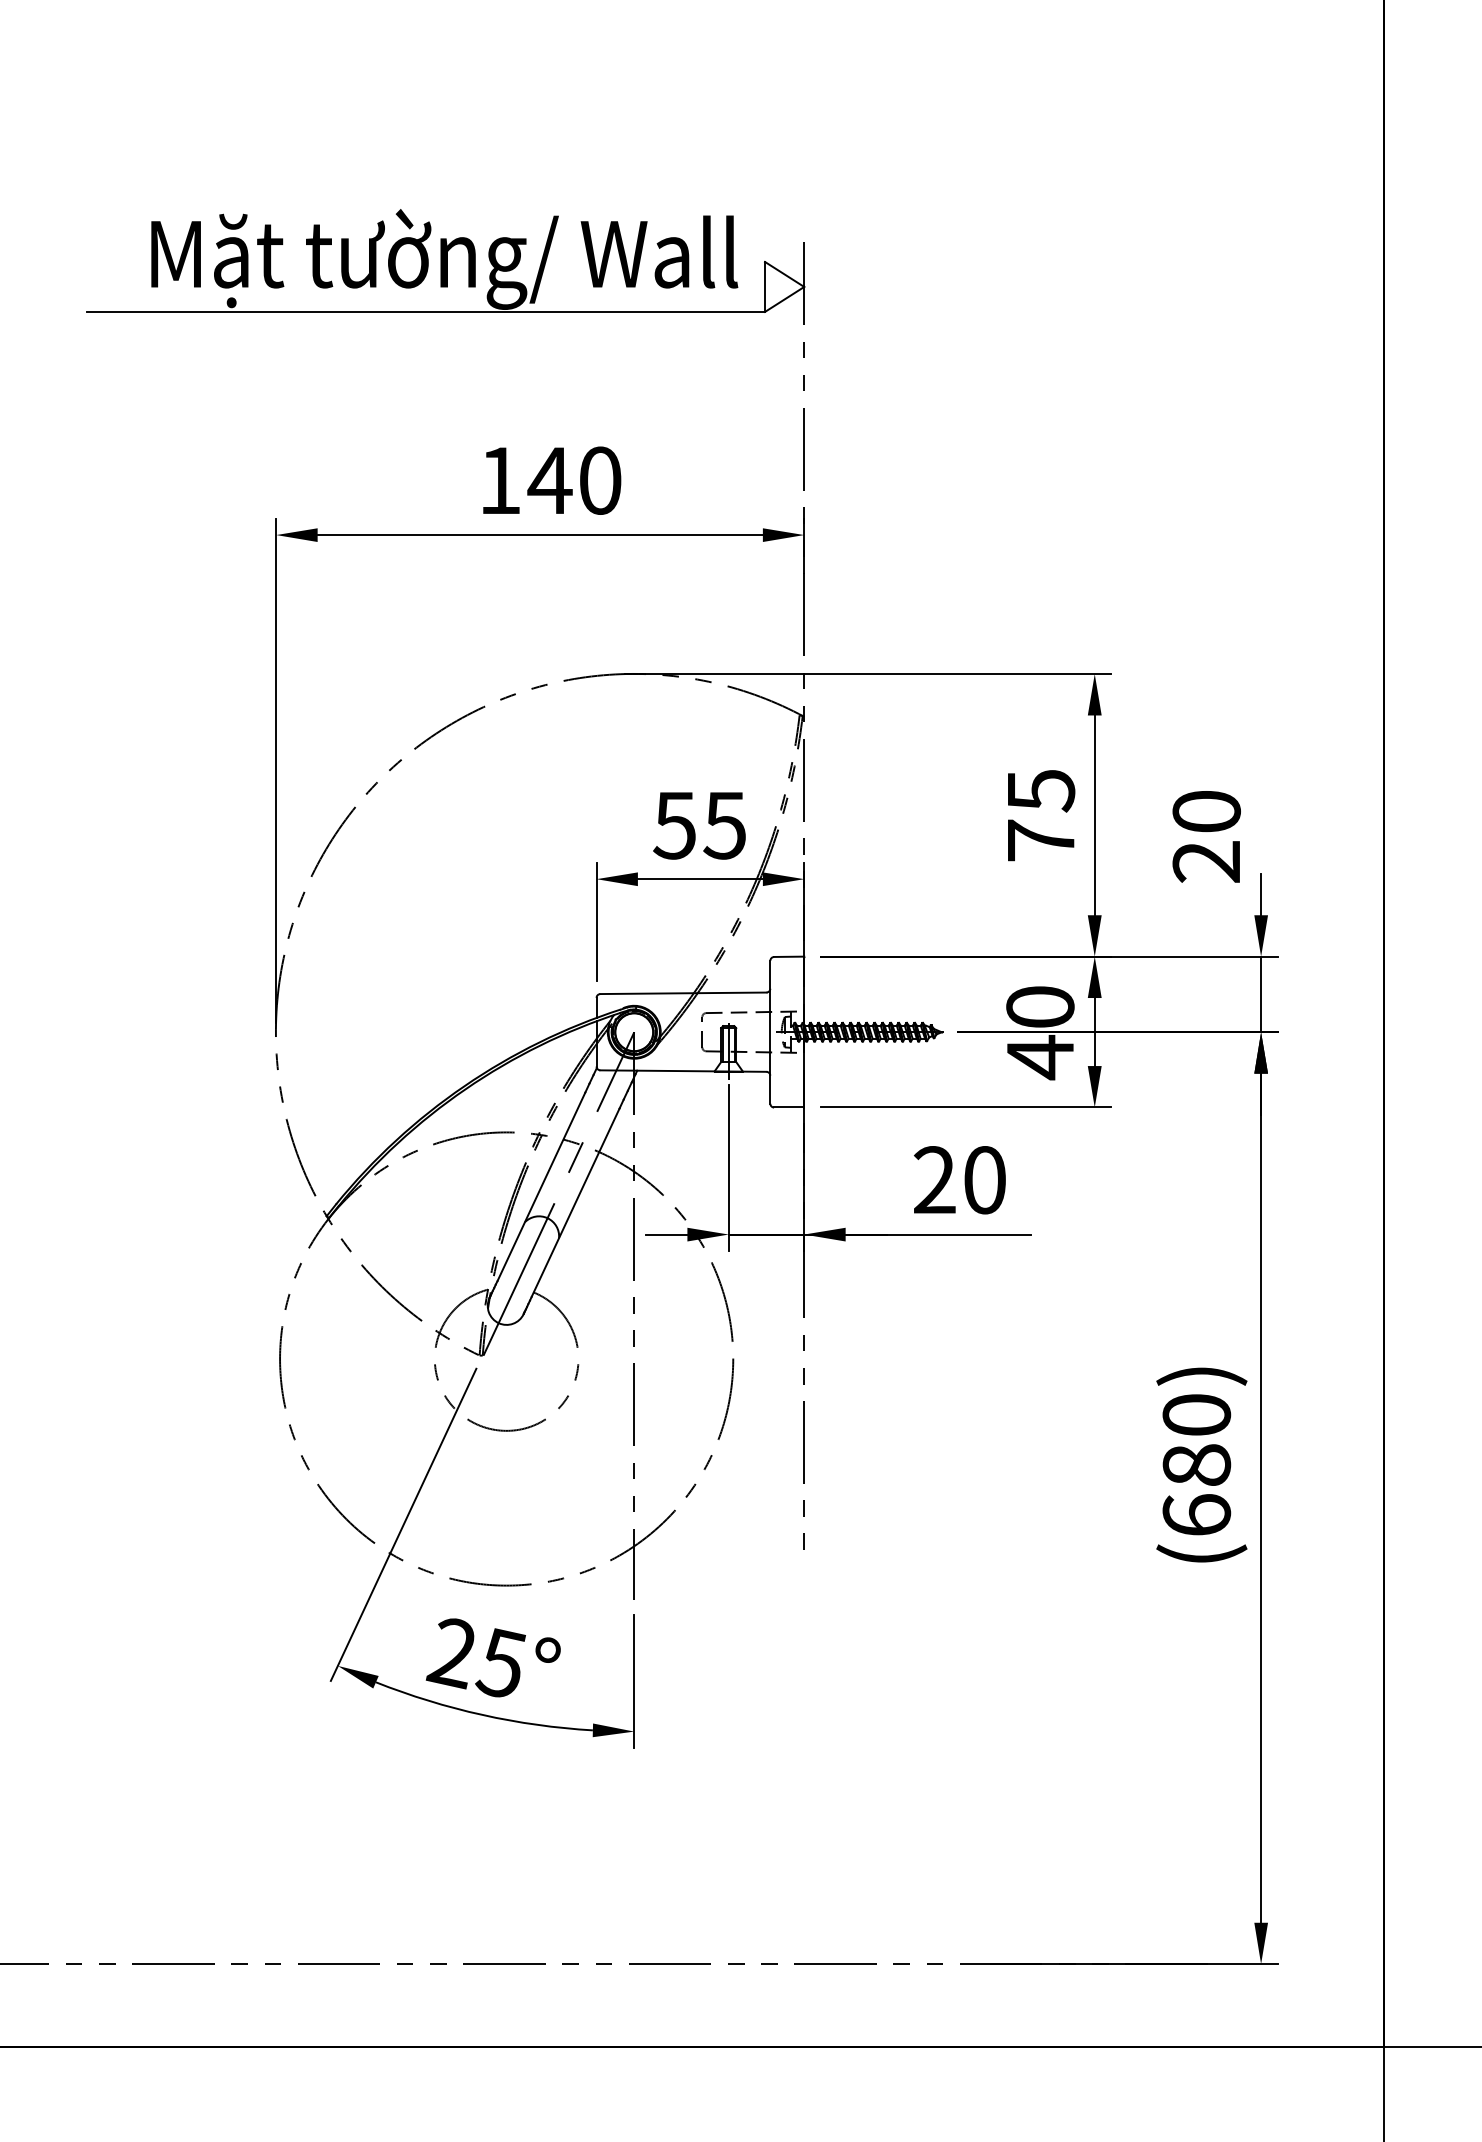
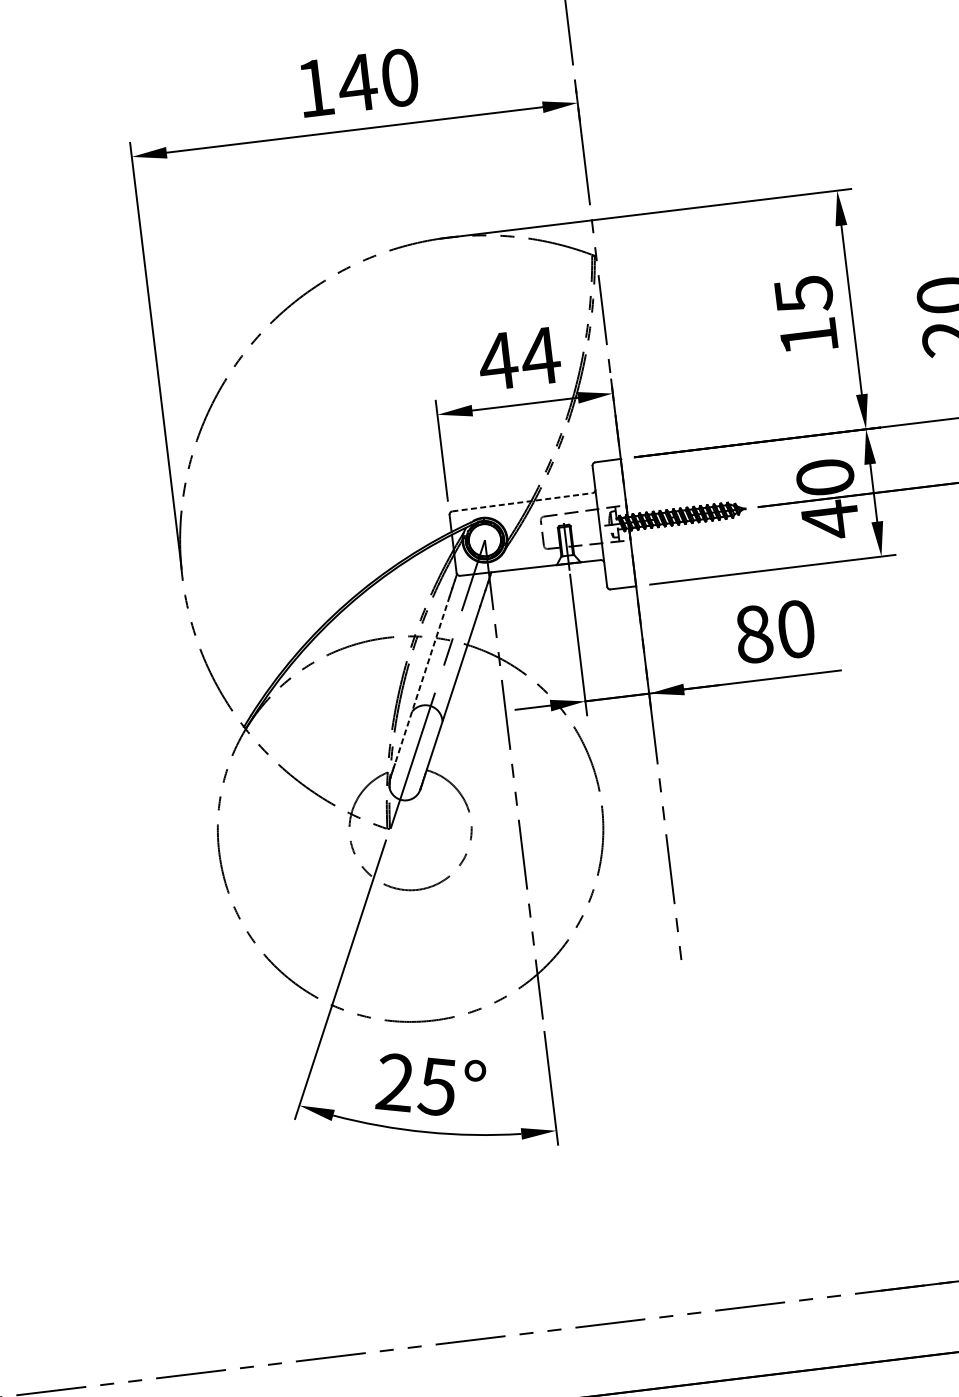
text: (699, 825) -> (518, 358), 55 -> 44
text: (1041, 840) -> (809, 336), 75 -> 15
line: (683, 993) -> (522, 502), solid -> dashed
text: (934, 1180) -> (753, 634), 20 -> 80
line: (541, 1186) -> (422, 679), solid -> dashed

